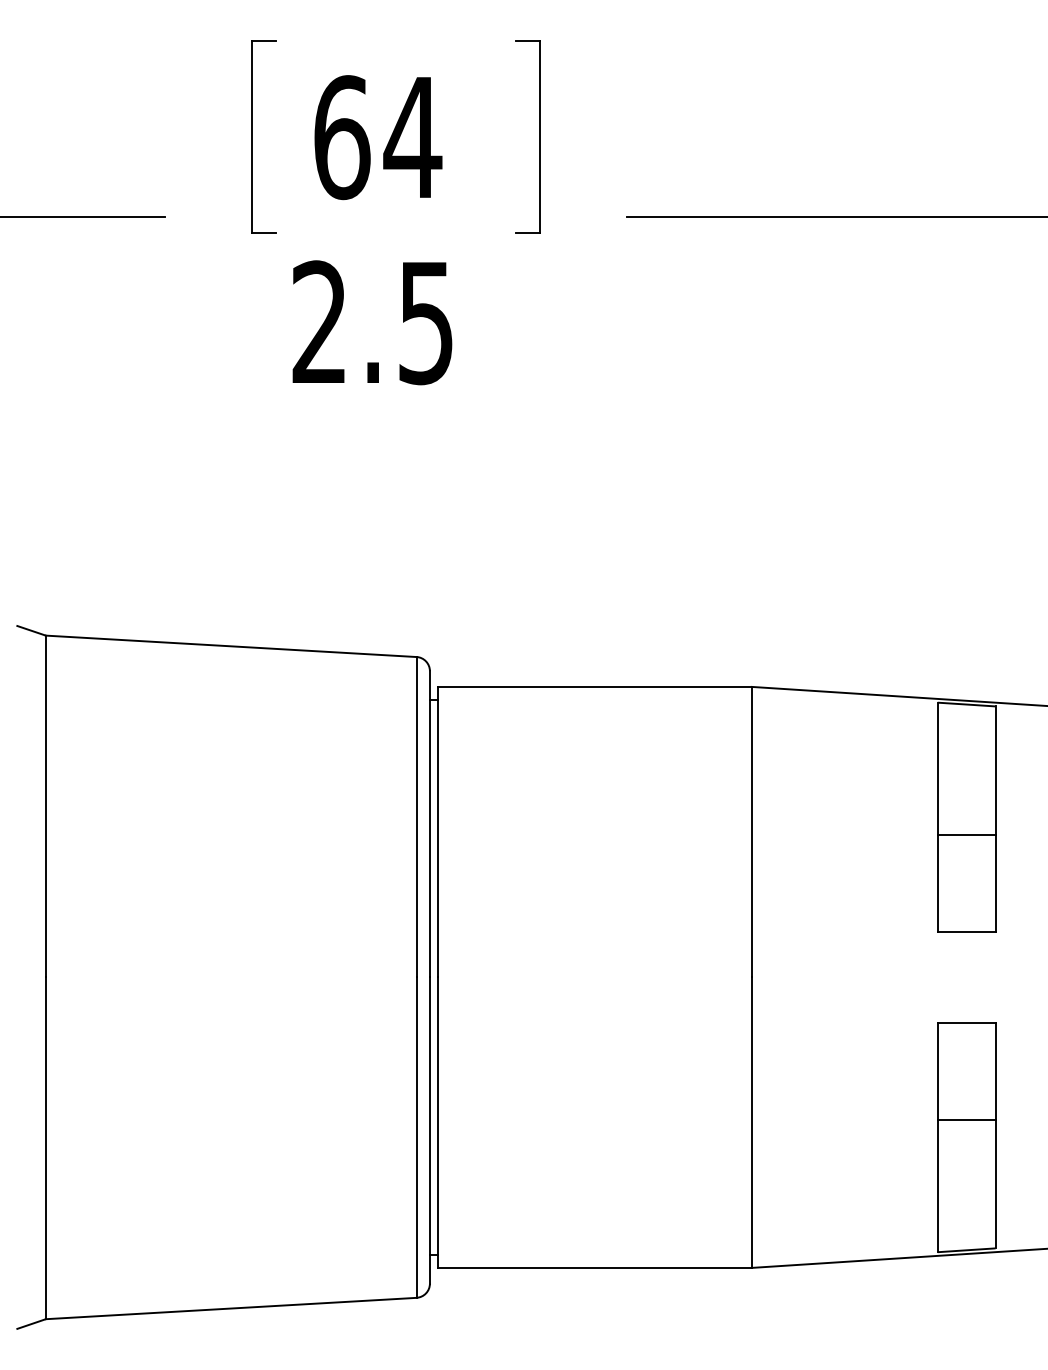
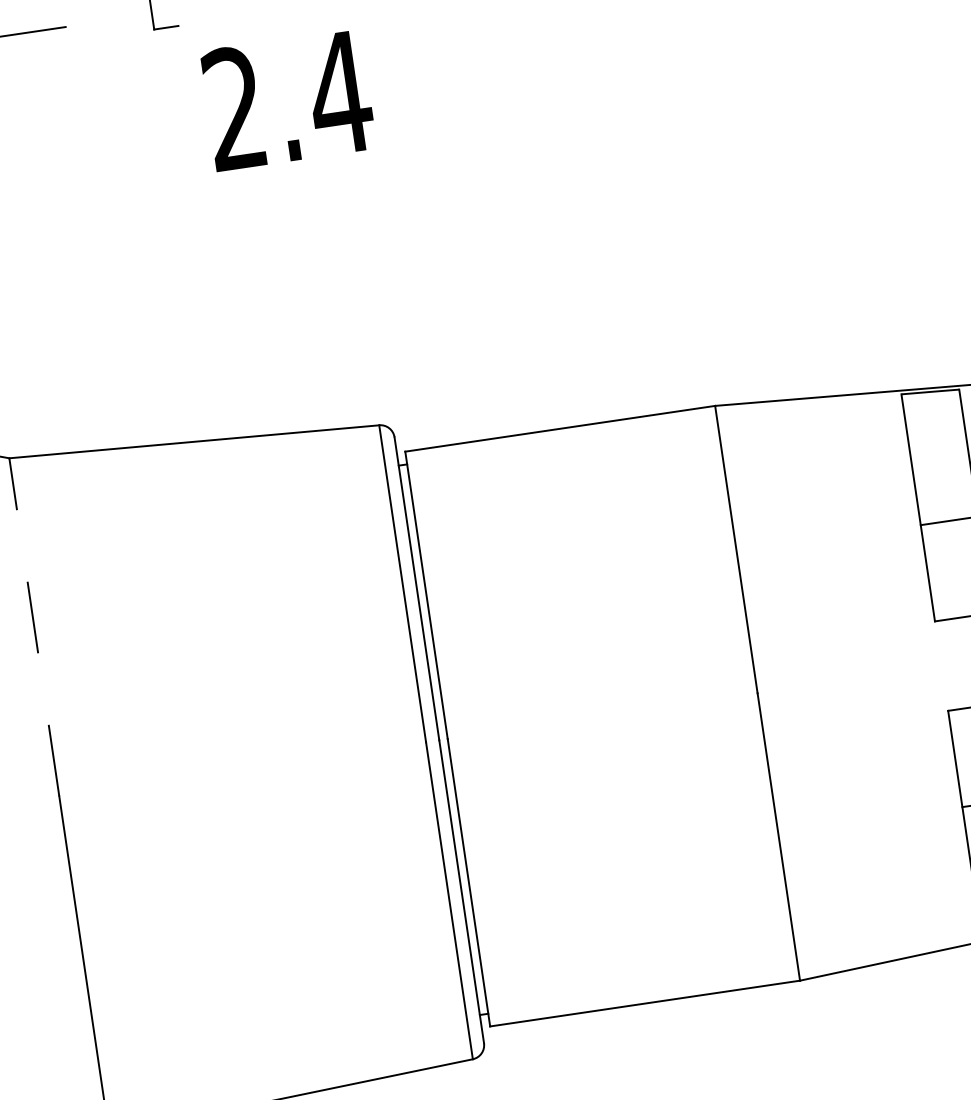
text: (425, 323) -> (339, 94), 2.5 -> 2.4
line: (45, 806) -> (34, 627), solid -> dashed

